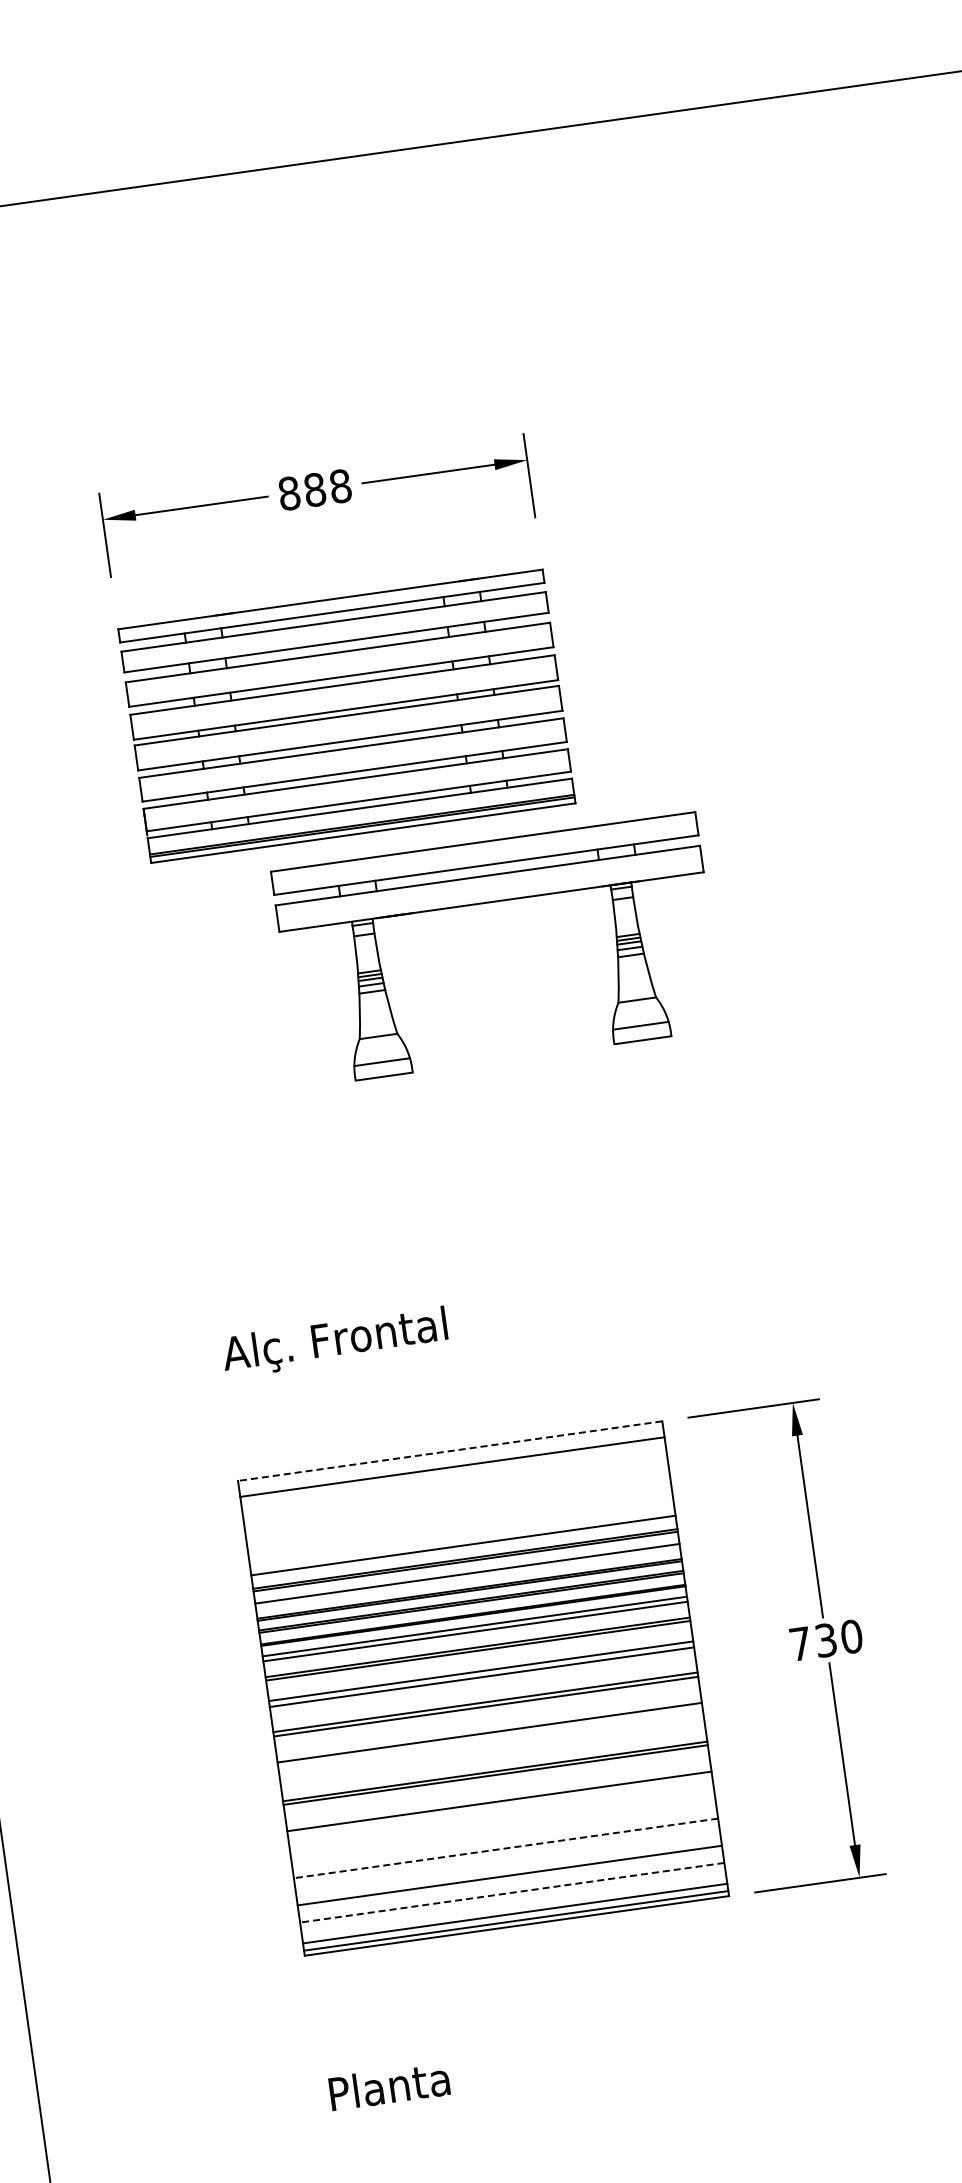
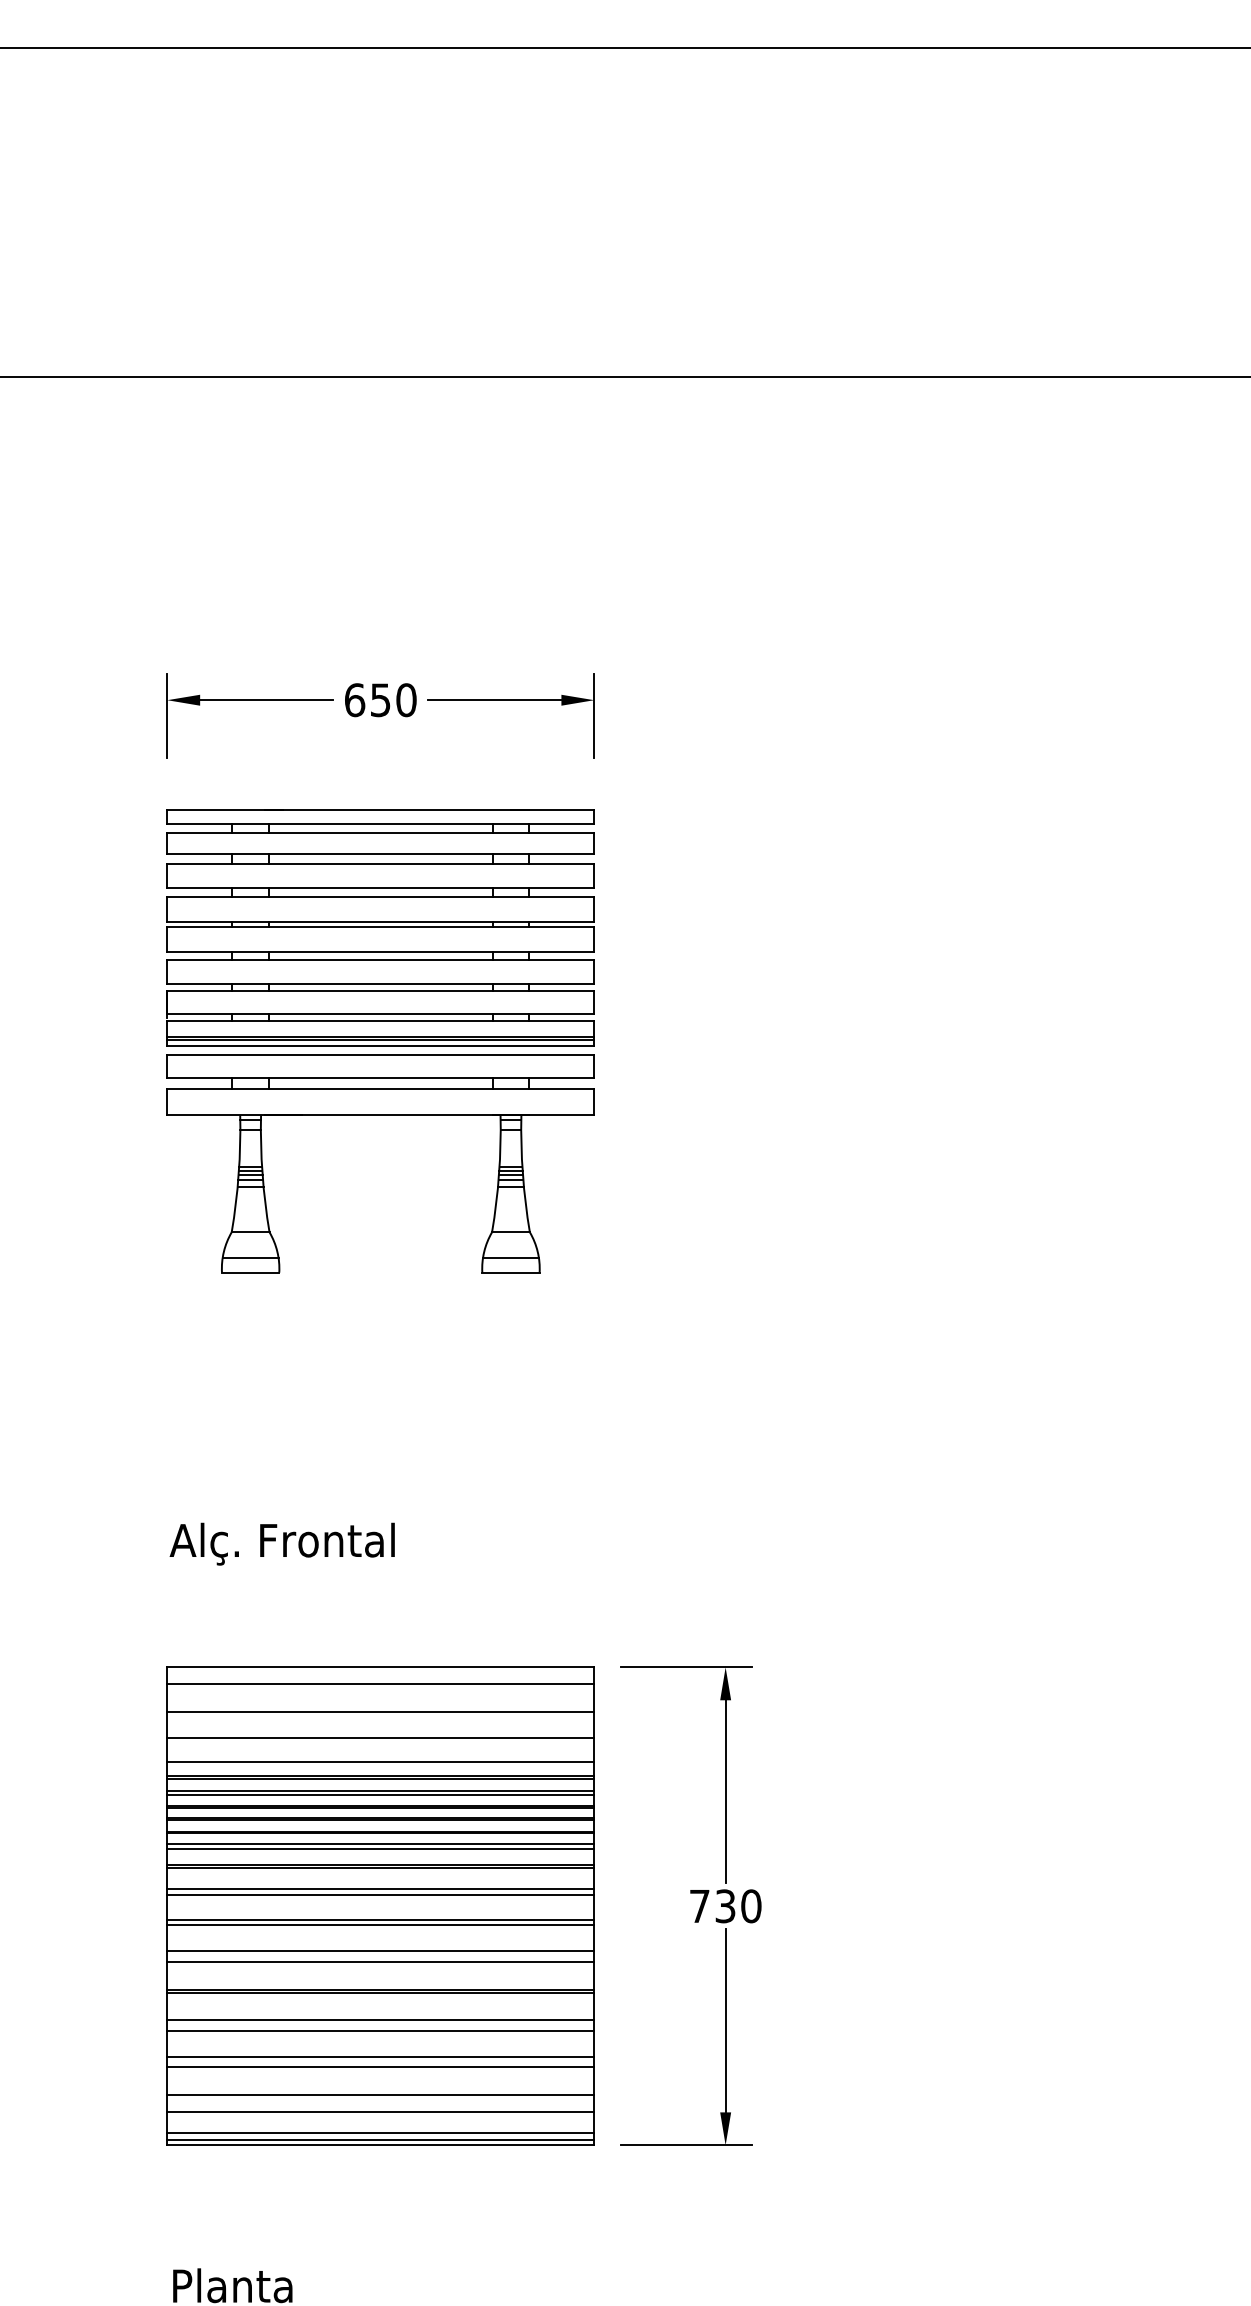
text: (314, 490) -> (380, 700), 888 -> 650
part: (491, 902) -> (380, 1115), moved
line: (449, 1451) -> (380, 1667), dashed -> solid
line: (456, 1494) -> (380, 1711), added
line: (459, 1521) -> (380, 1738), added
line: (467, 1577) -> (380, 1794), added
line: (491, 1744) -> (380, 1962), added
line: (500, 1811) -> (380, 2030), added
line: (504, 1838) -> (380, 2057), added
line: (505, 1848) -> (380, 2067), dashed -> solid
line: (511, 1892) -> (380, 2111), dashed -> solid

